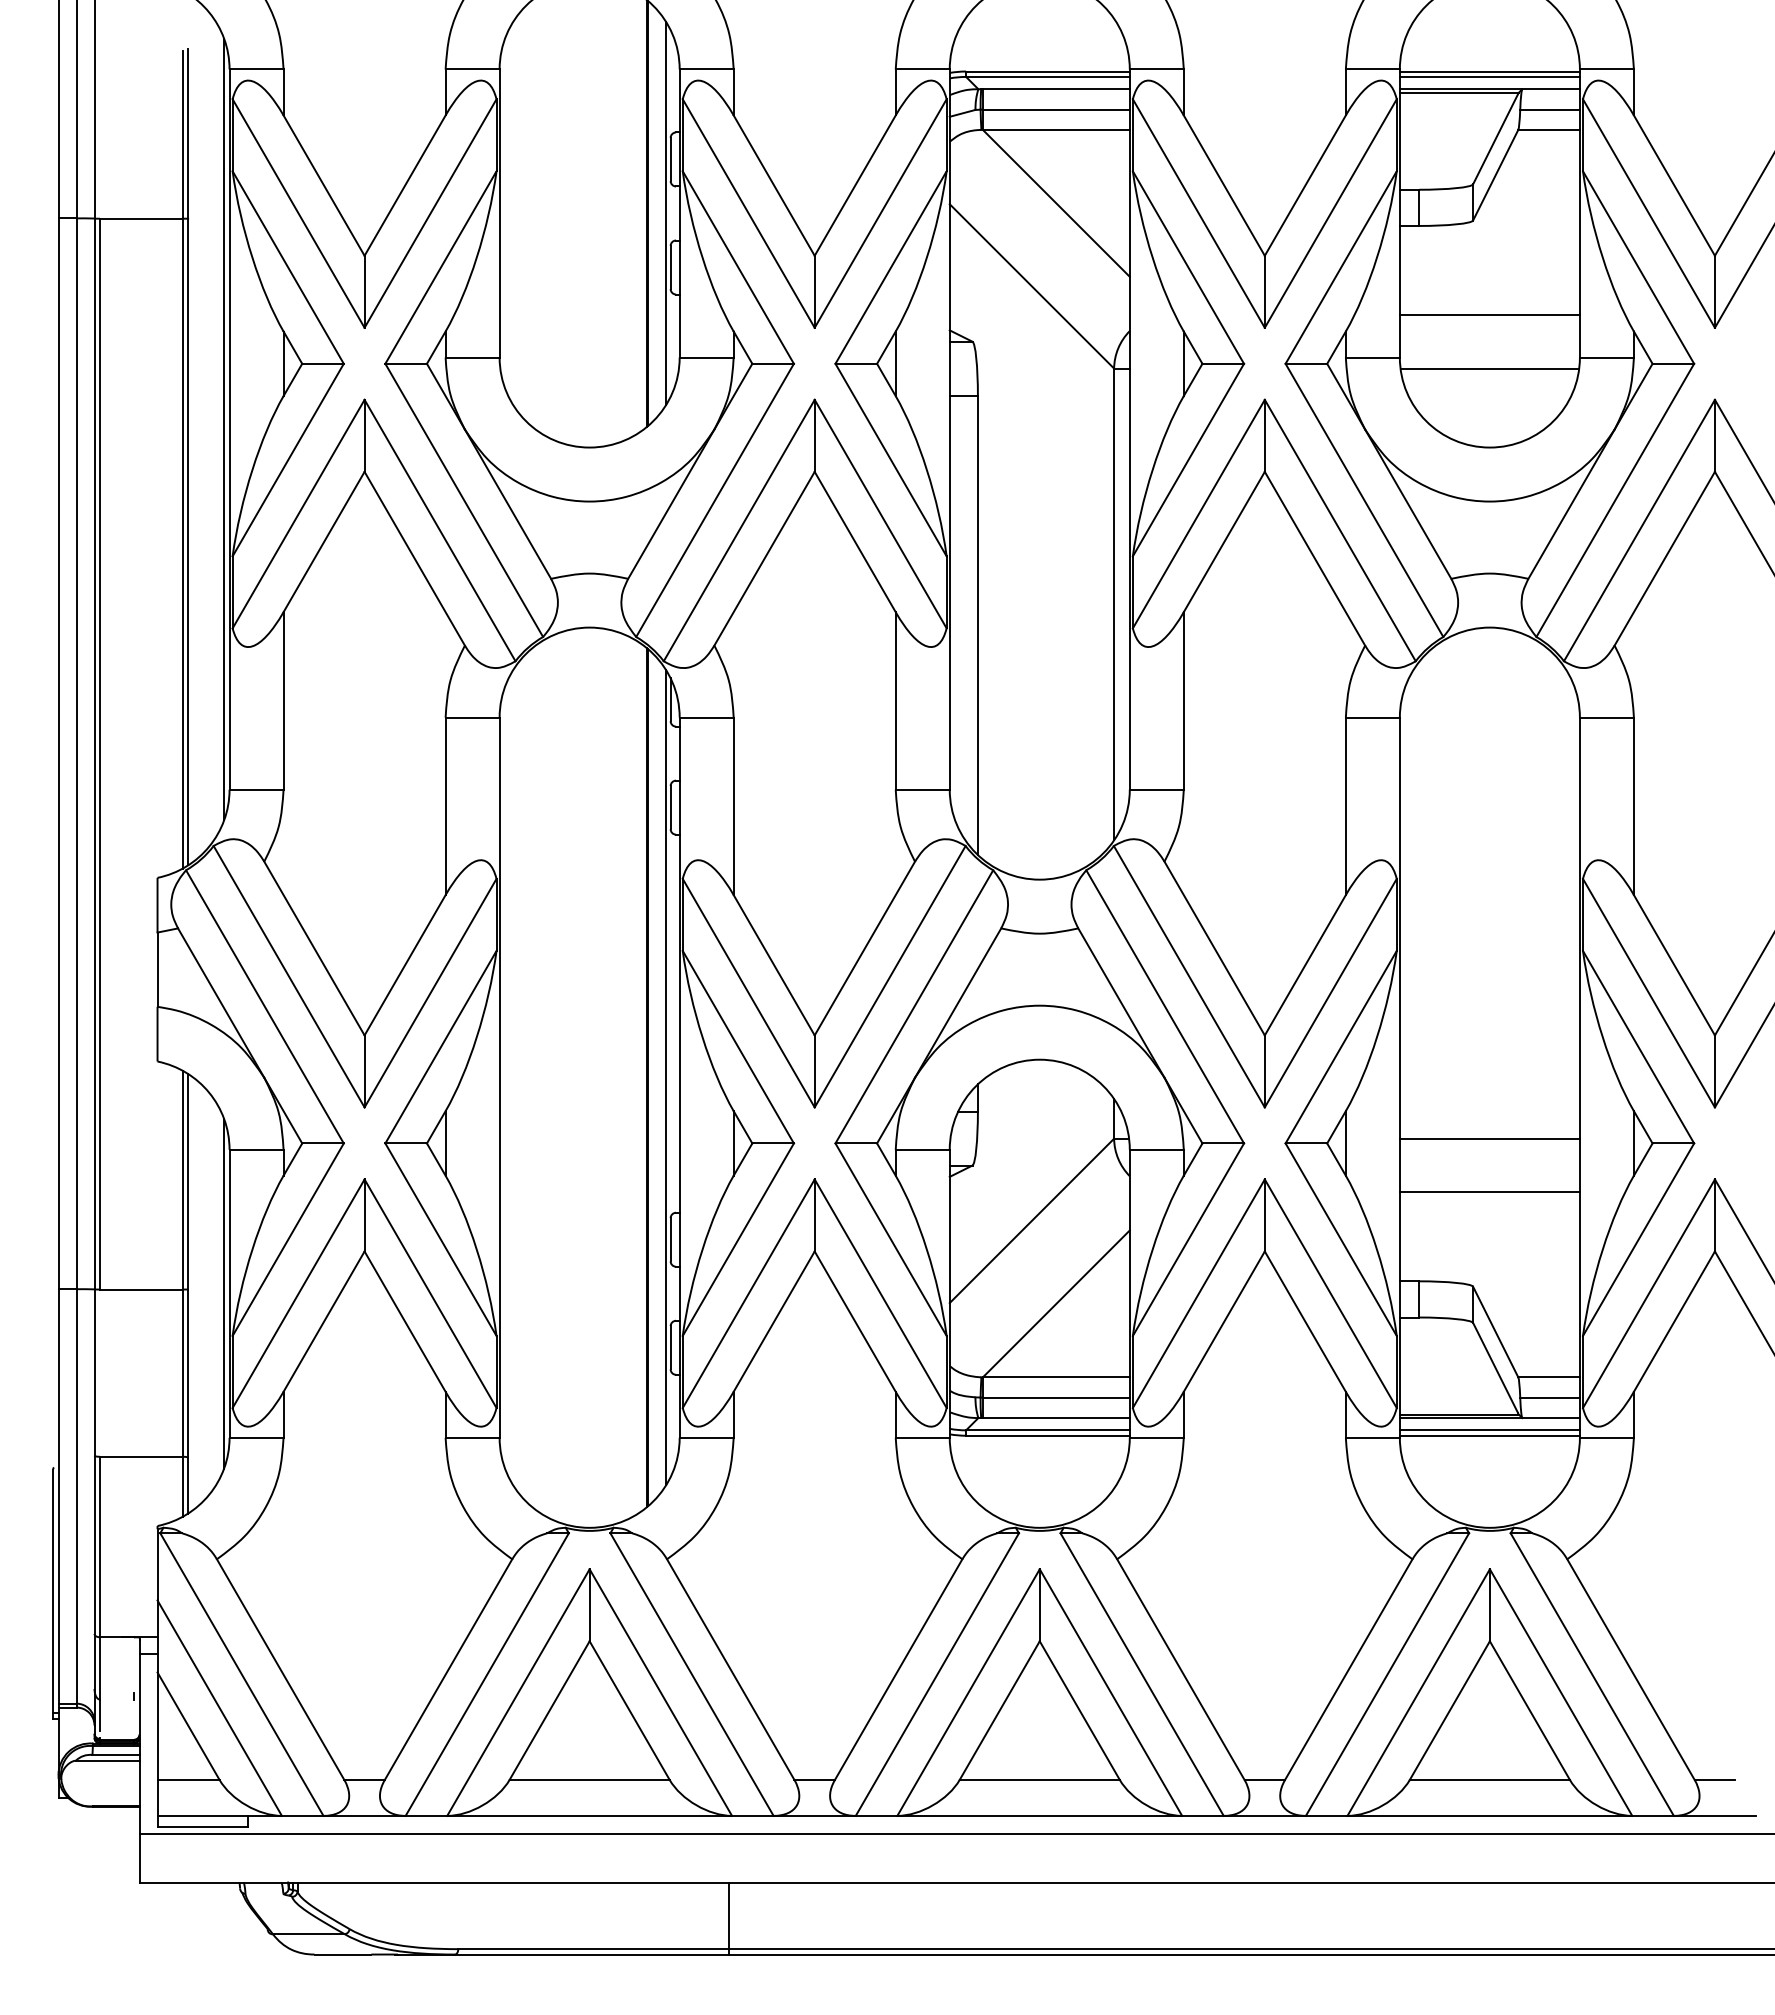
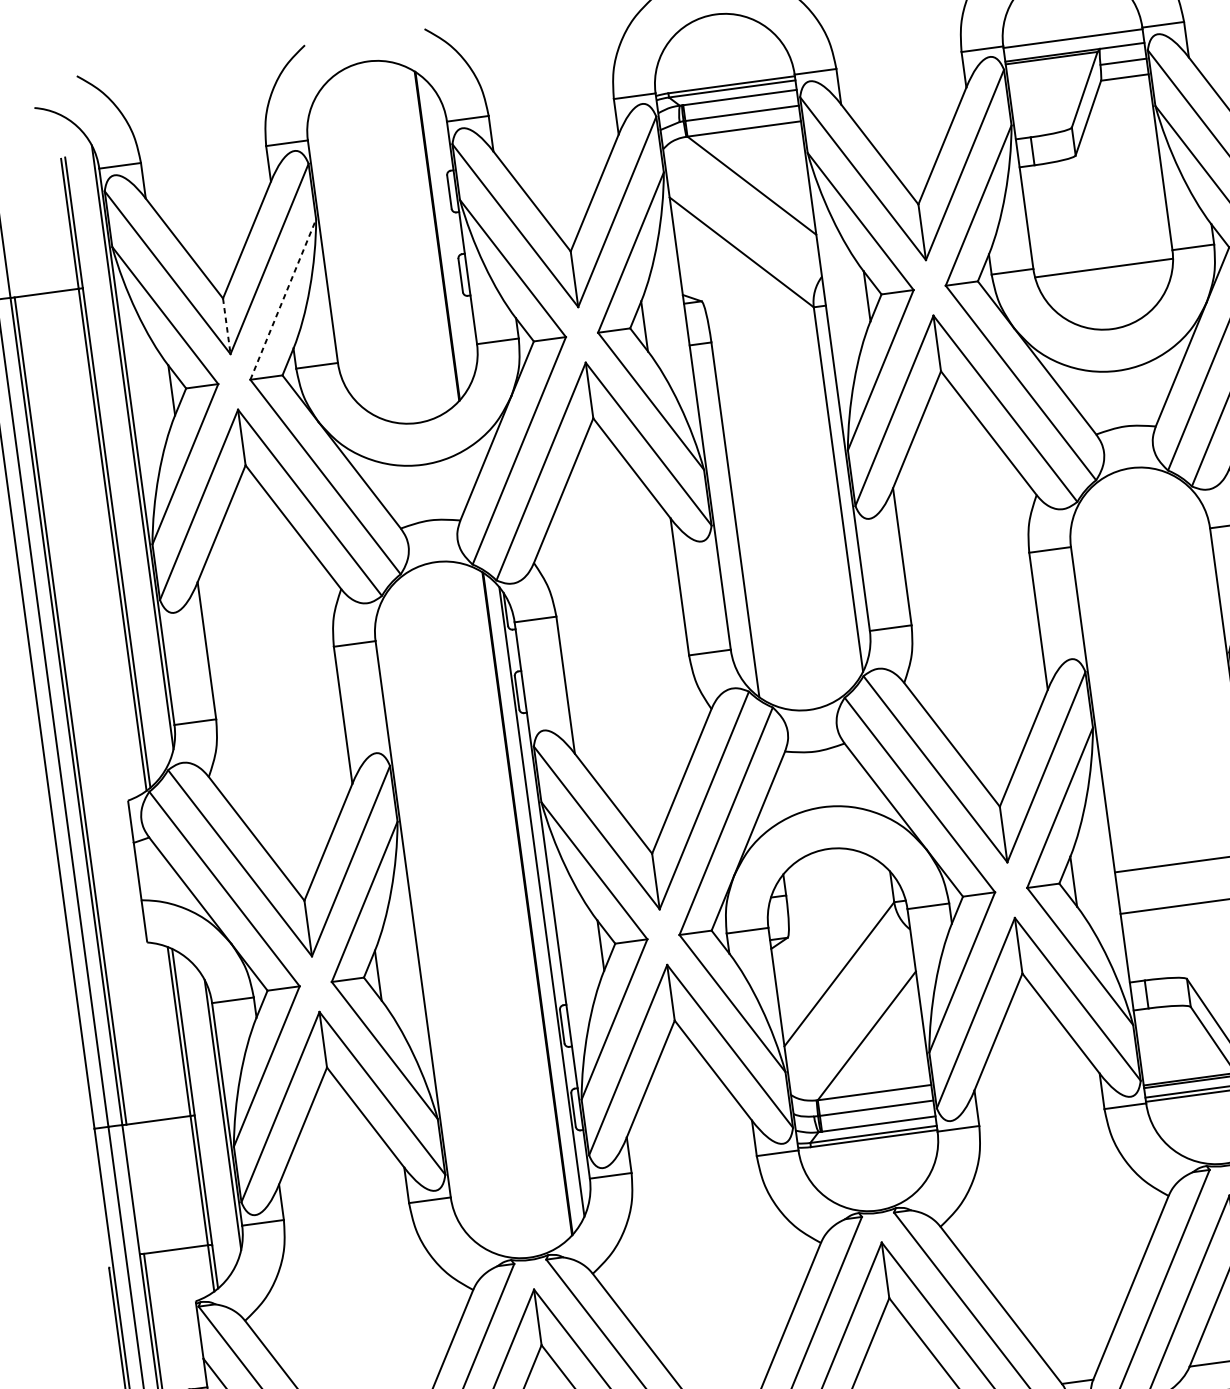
line: (1489, 76) -> (1073, 42), removed
line: (666, 213) -> (451, 234), removed
line: (441, 267) -> (283, 299), solid -> dashed
line: (364, 292) -> (226, 326), solid -> dashed
line: (1489, 314) -> (1098, 226), removed

